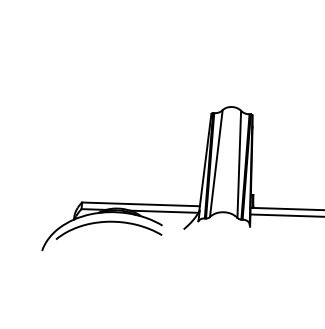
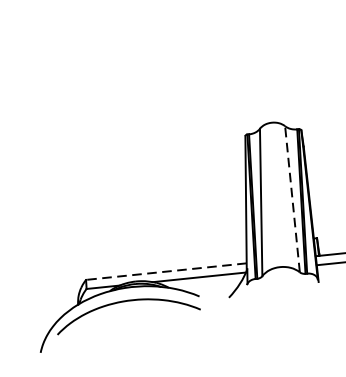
line: (239, 164) -> (292, 199), solid -> dashed
line: (140, 204) -> (165, 271), solid -> dashed

